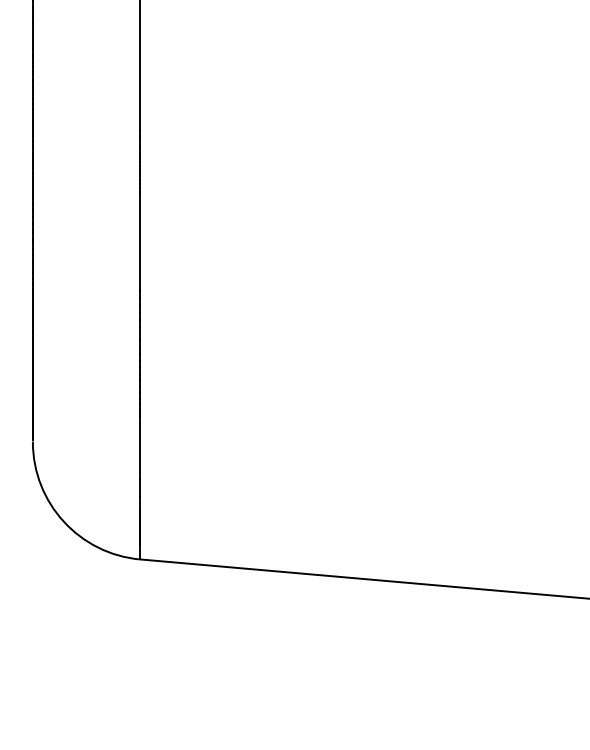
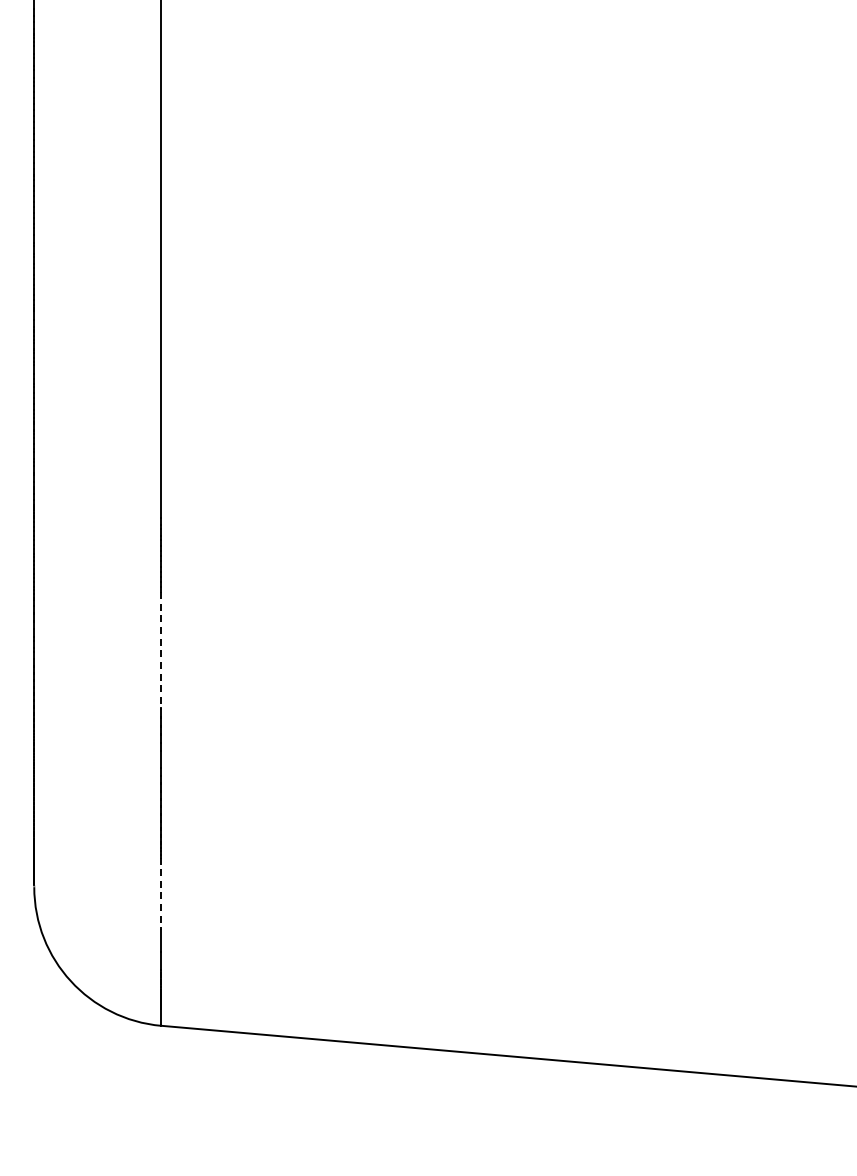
line: (140, 240) -> (161, 649), solid -> dashed
line: (140, 448) -> (161, 894), solid -> dashed

